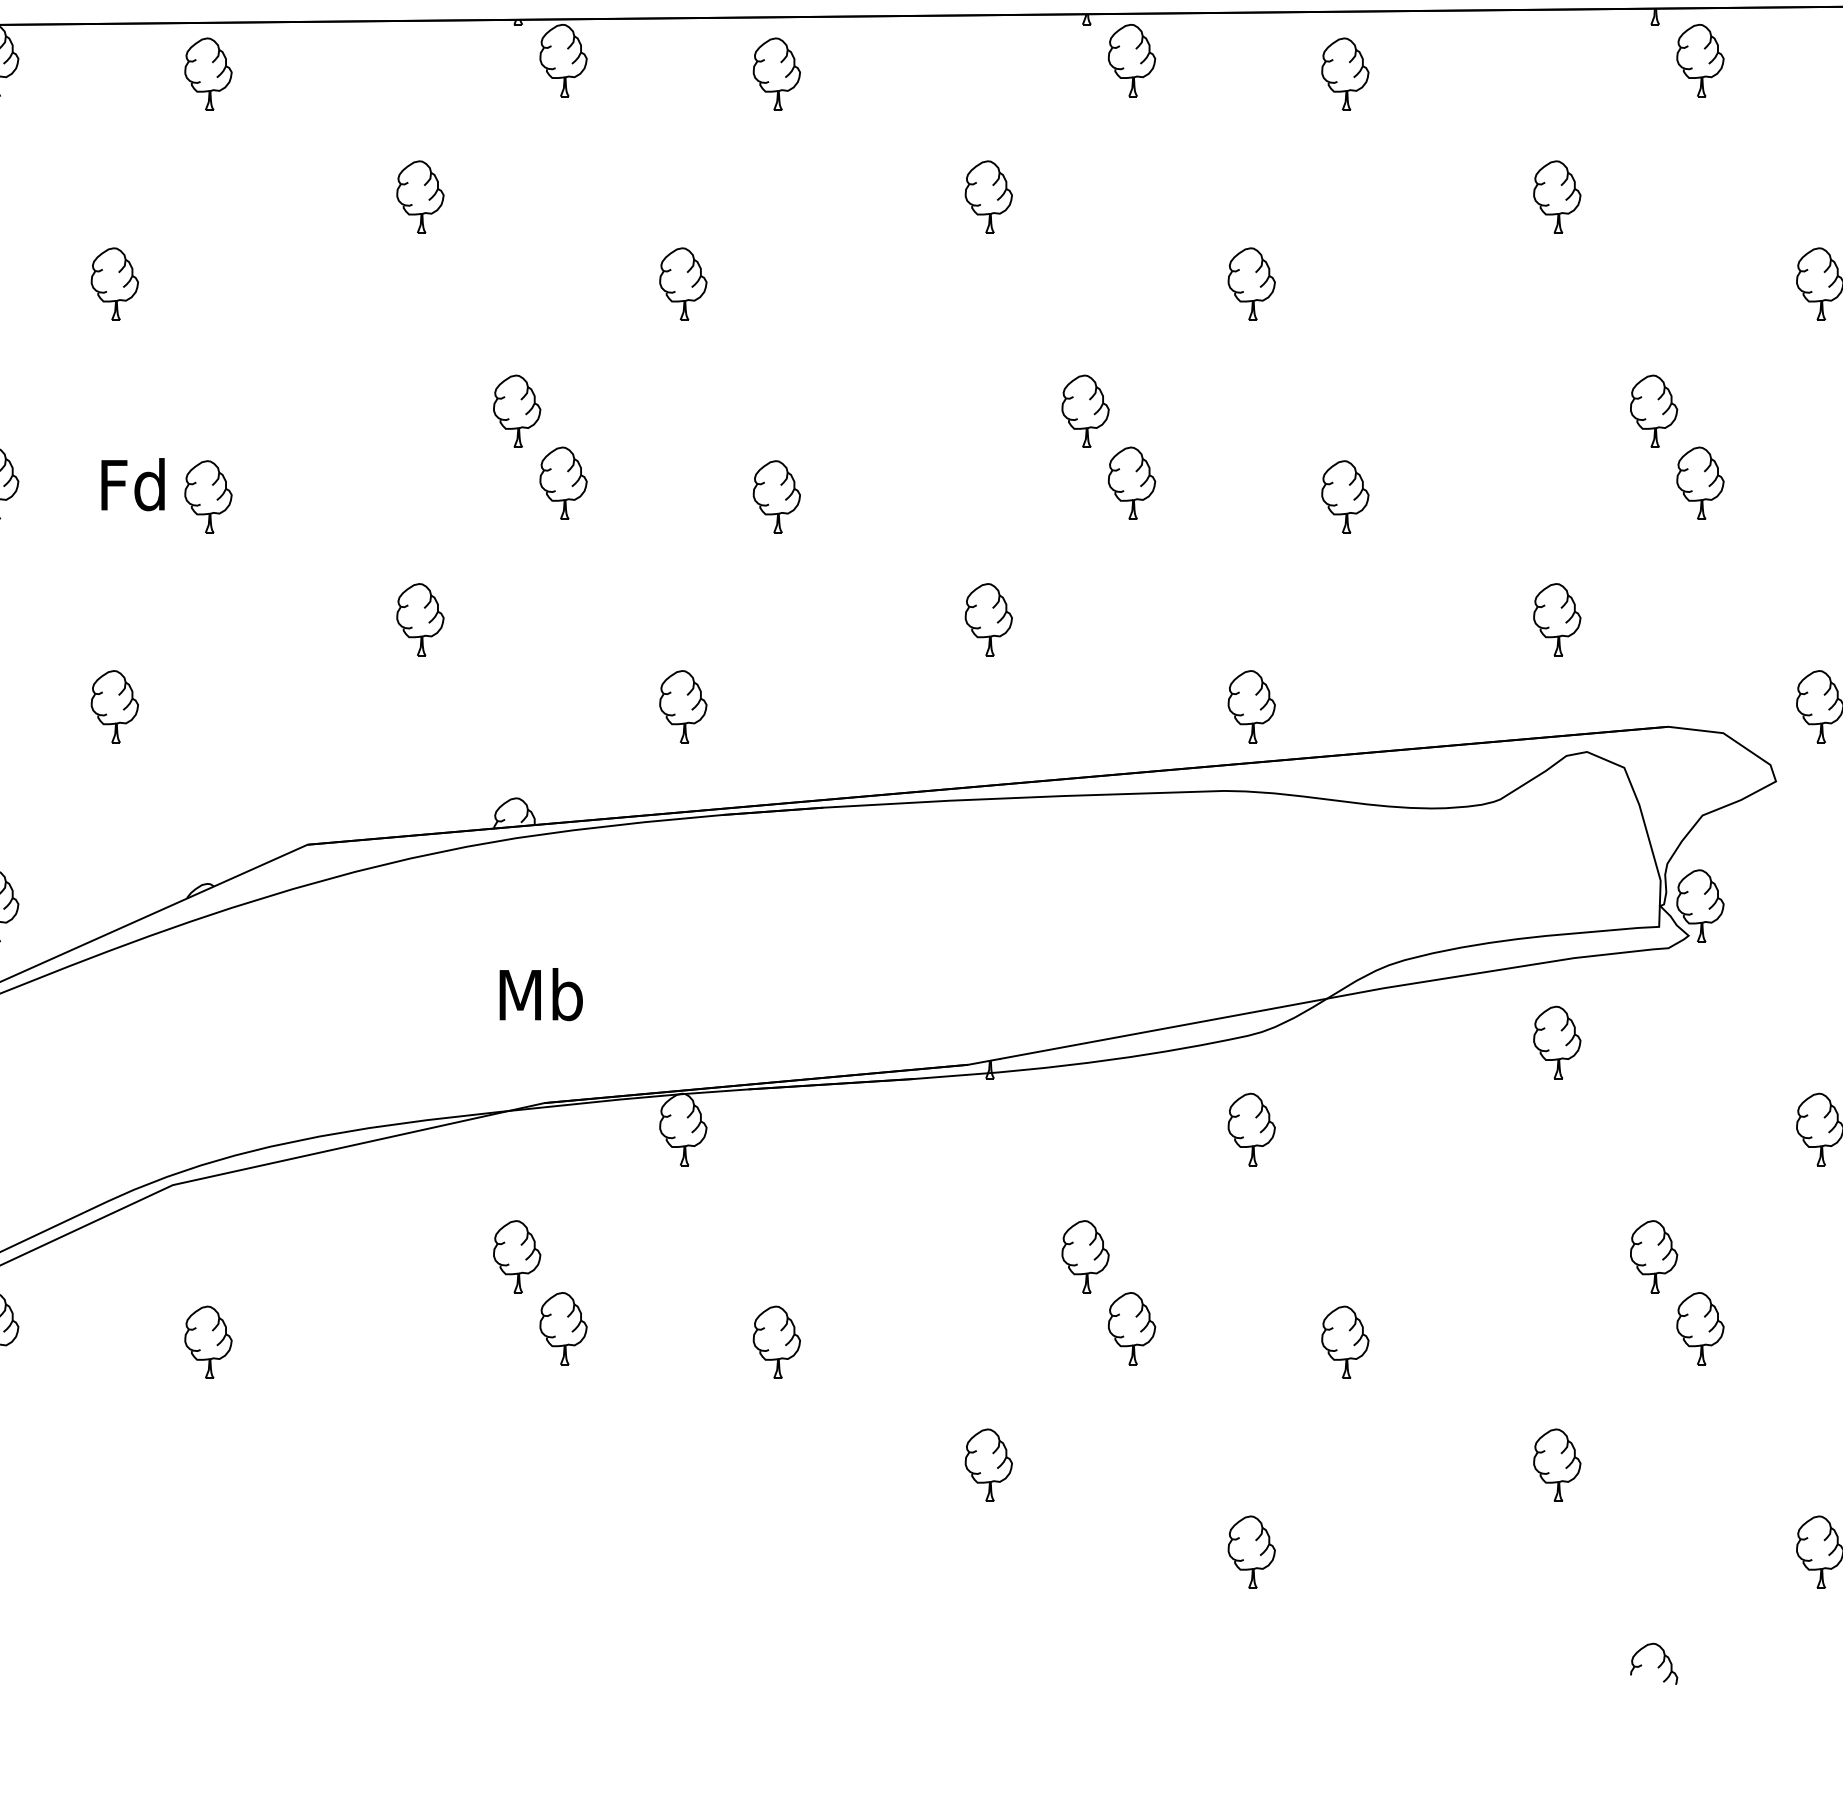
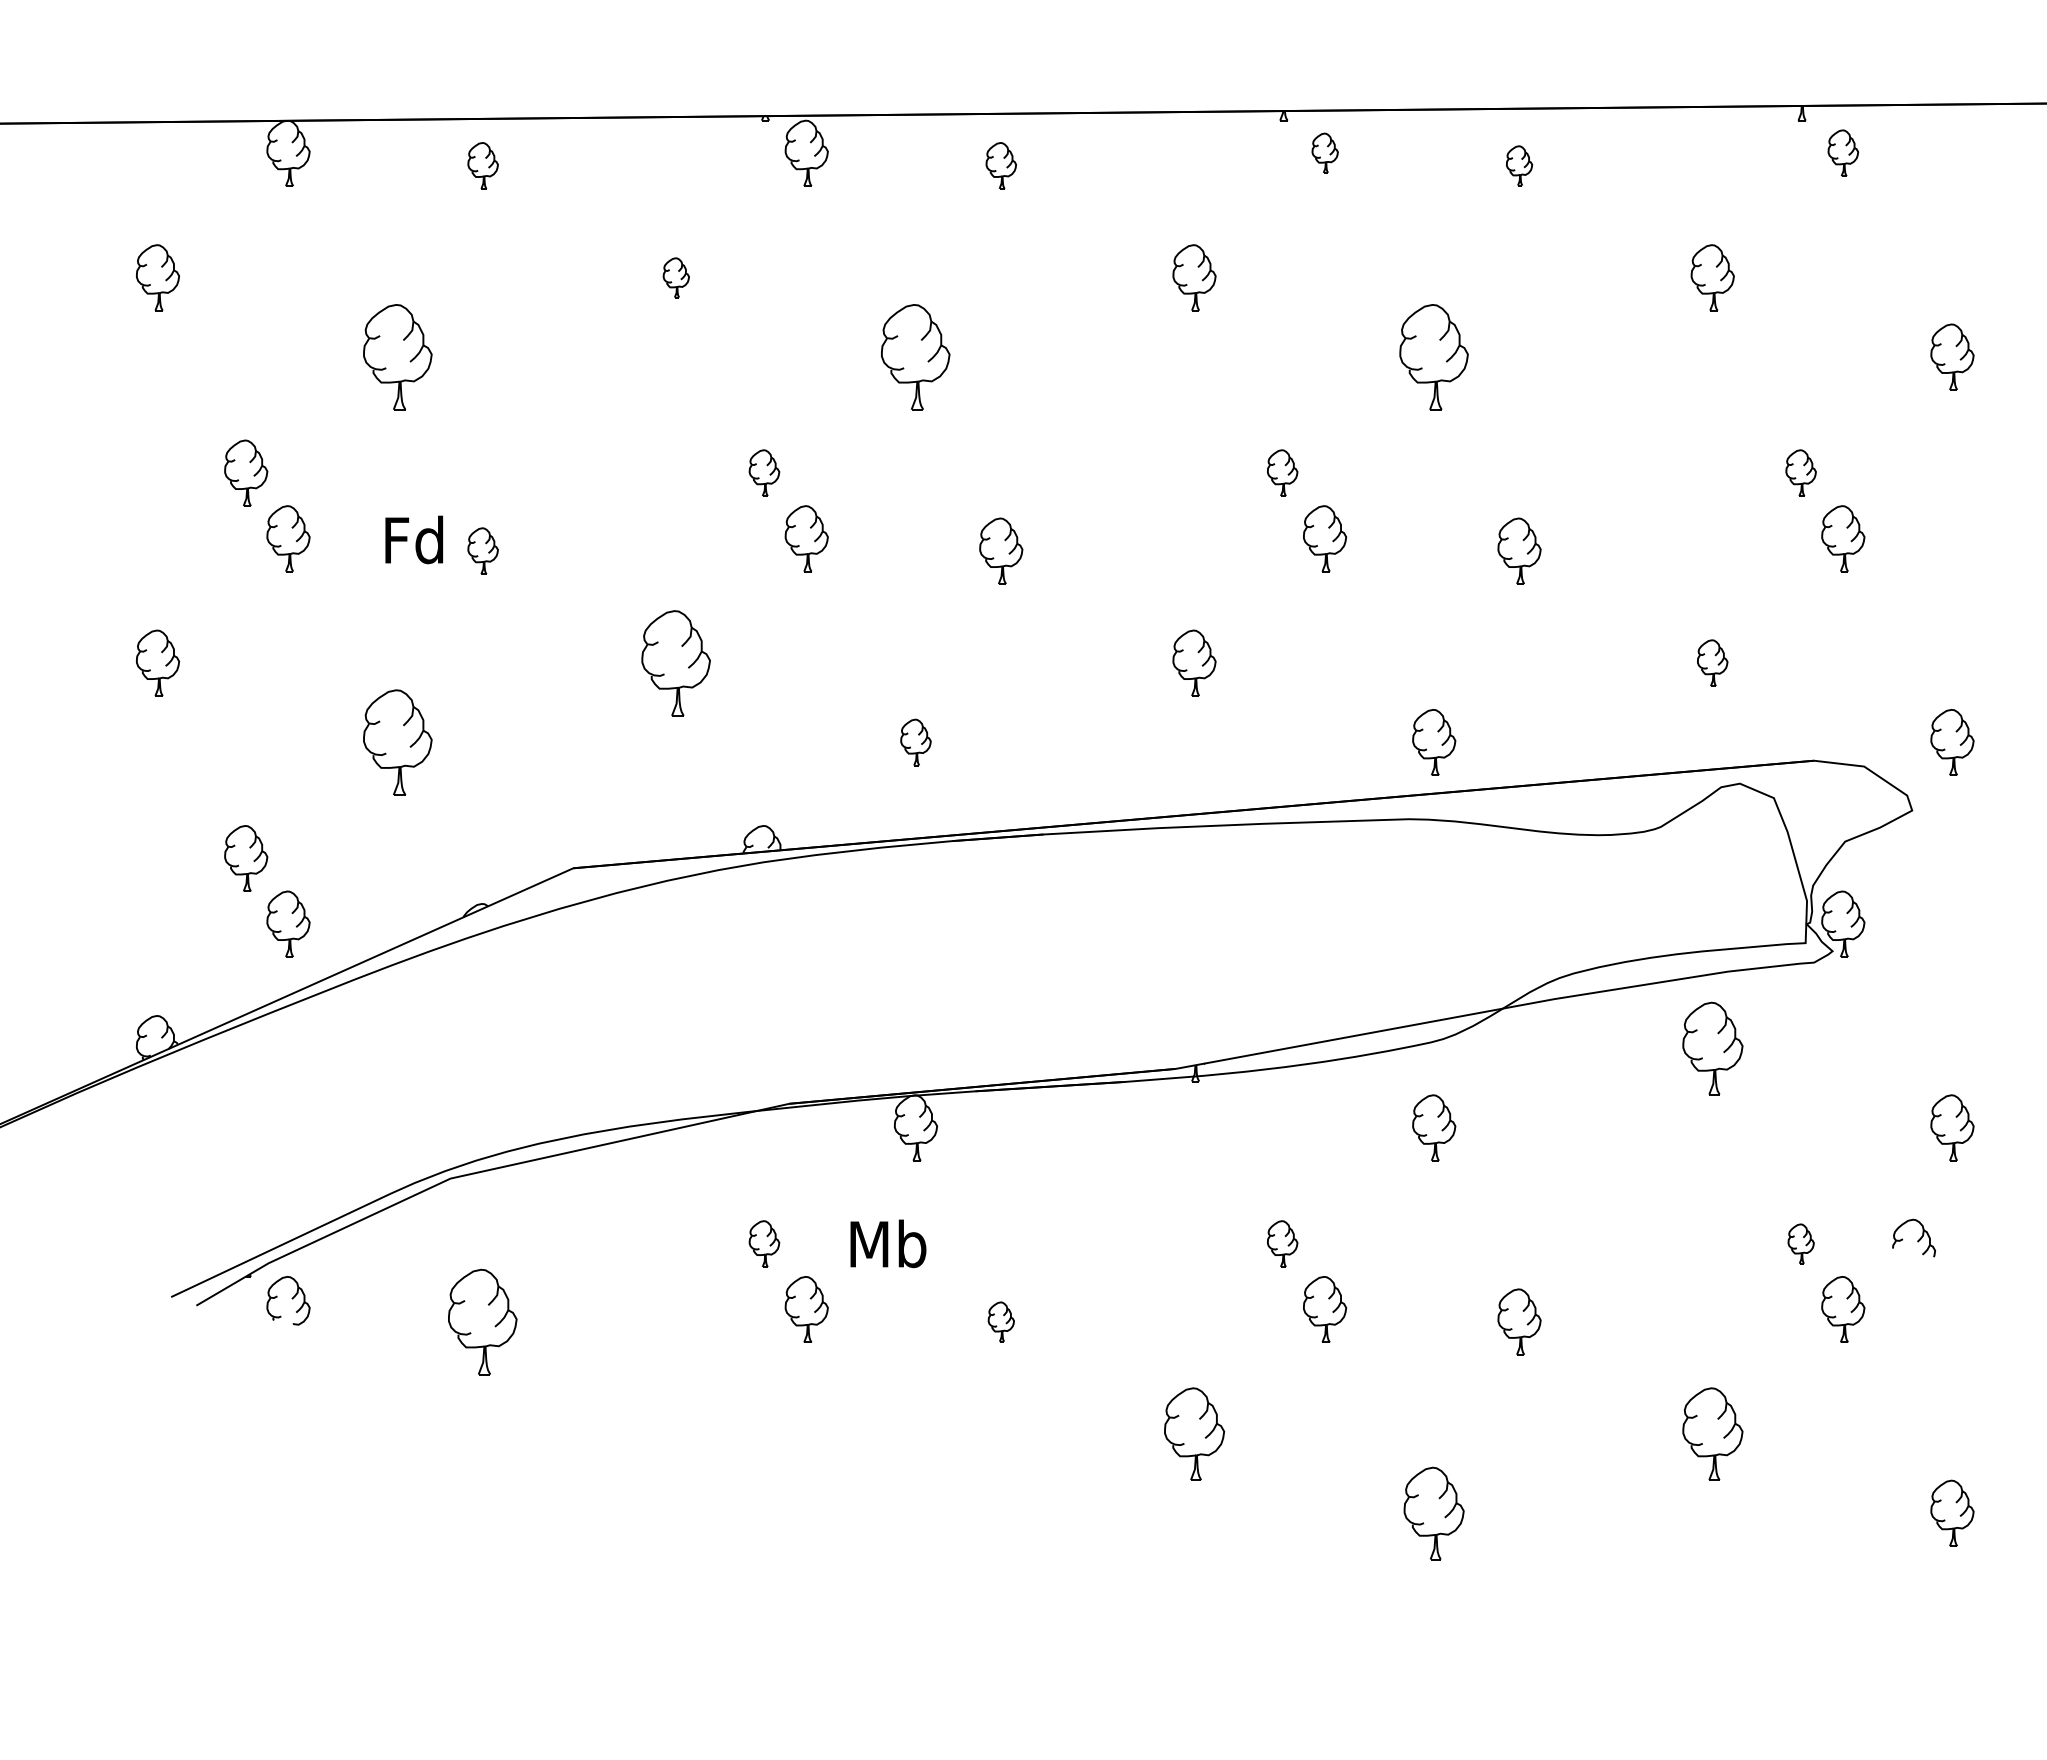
part: (1132, 59) -> (1325, 152), size x0.6
part: (1700, 59) -> (1843, 152), size x0.7
part: (209, 73) -> (483, 165), size x0.7
part: (777, 73) -> (1001, 165), size x0.7
part: (1345, 73) -> (1519, 165), size x0.6
part: (420, 196) -> (676, 277), size x0.6
part: (114, 283) -> (397, 356), size x1.6
part: (683, 283) -> (916, 356), size x1.6
part: (1252, 283) -> (1434, 356), size x1.6
part: (517, 410) -> (764, 472), size x0.7
part: (1085, 410) -> (1282, 472), size x0.7
part: (1654, 410) -> (1801, 472), size x0.7
part: (209, 496) -> (483, 550), size x0.7
part: (420, 619) -> (676, 662), size x1.6
part: (1556, 619) -> (1712, 662), size x0.7
part: (114, 706) -> (397, 742), size x1.6
part: (682, 706) -> (915, 742), size x0.7
text: (541, 994) -> (888, 1243), moved
part: (1556, 1042) -> (1712, 1048), size x1.4
part: (517, 1256) -> (764, 1243), size x0.7
part: (1085, 1256) -> (1282, 1243), size x0.7
part: (1654, 1256) -> (1801, 1243), size x0.6
part: (209, 1341) -> (483, 1321), size x1.6
part: (777, 1341) -> (1001, 1321), size x0.6
part: (988, 1464) -> (1194, 1433), size x1.4
part: (1556, 1464) -> (1712, 1433), size x1.4
part: (1252, 1551) -> (1434, 1512), size x1.4
part: (1653, 1663) -> (1913, 1237), moved

